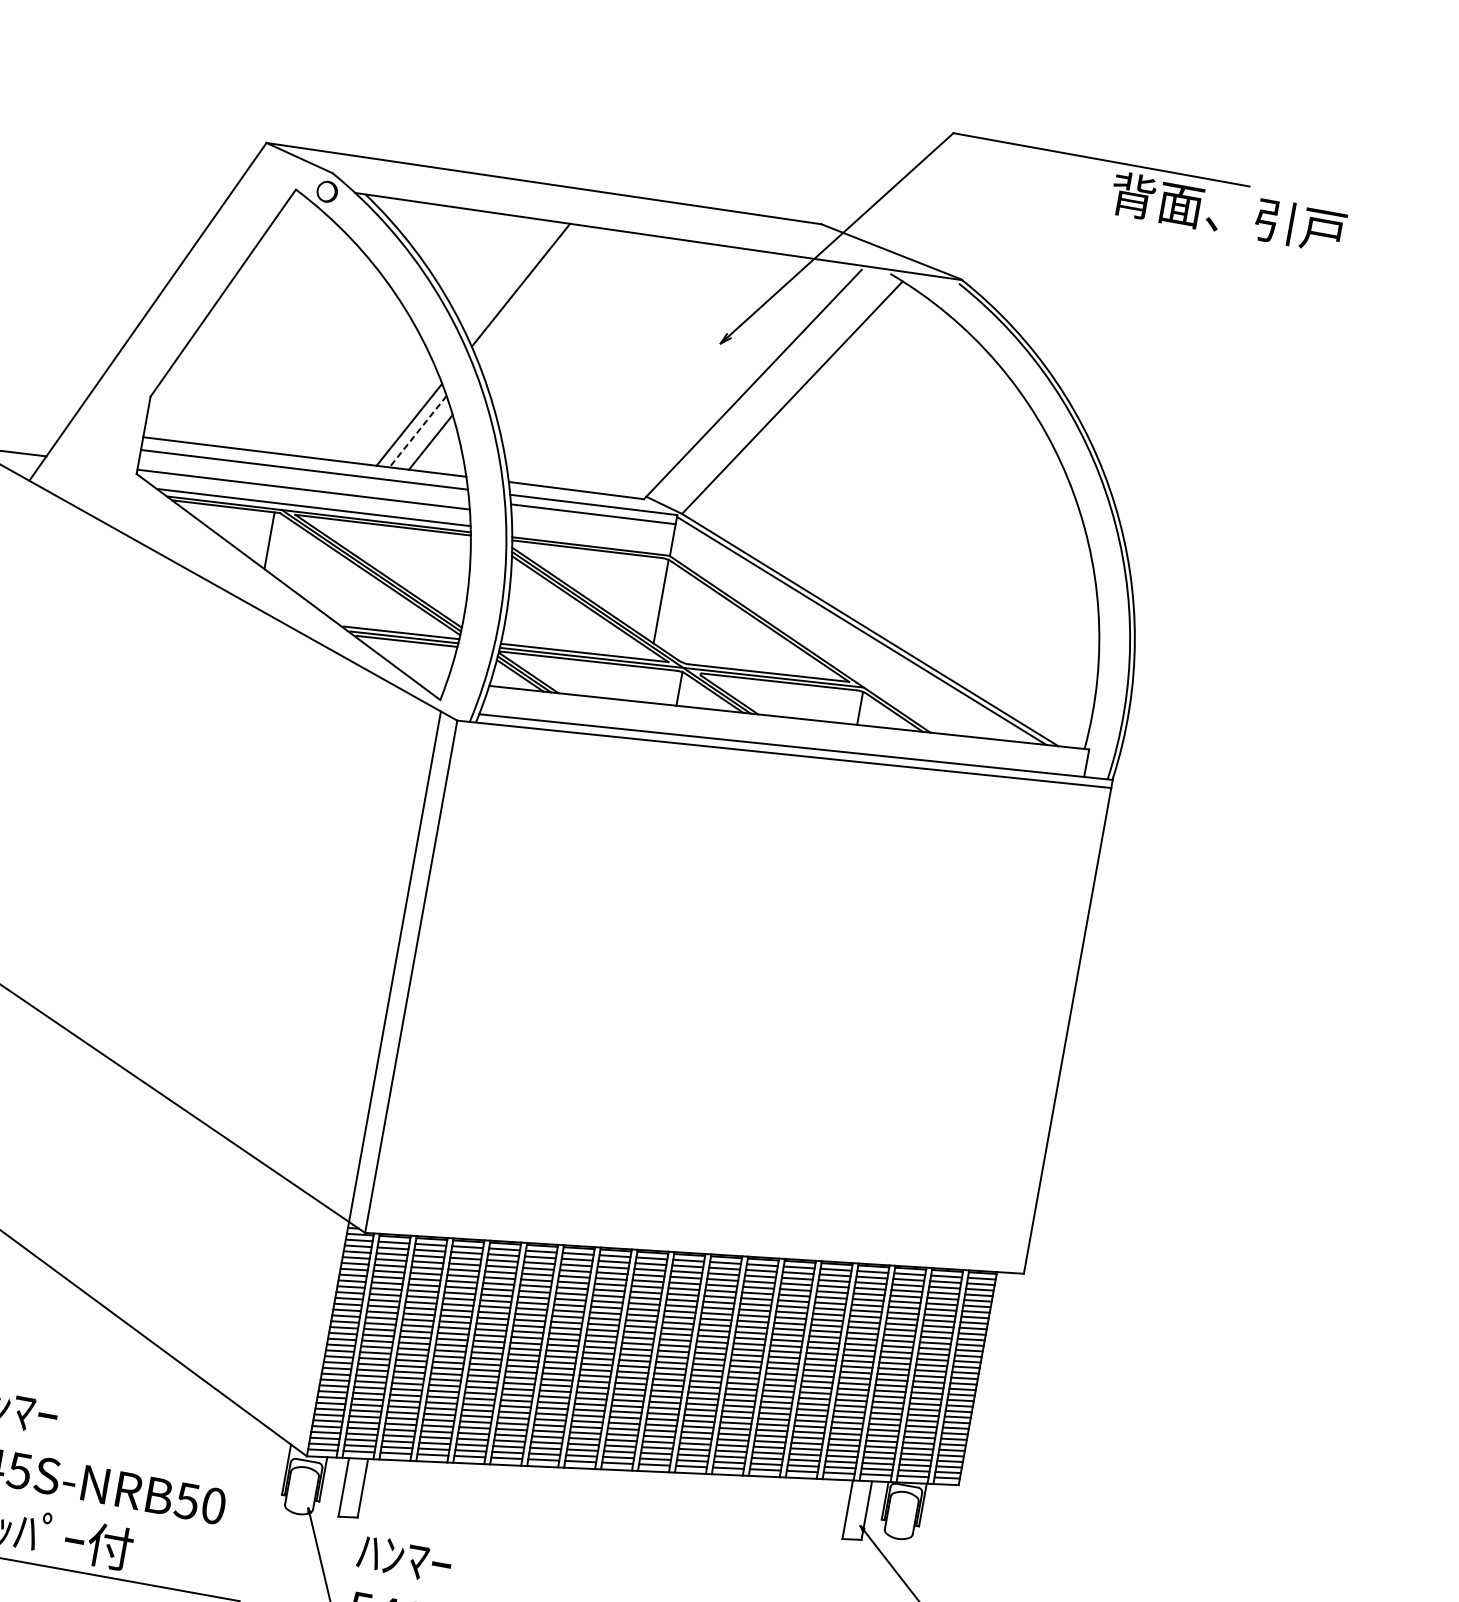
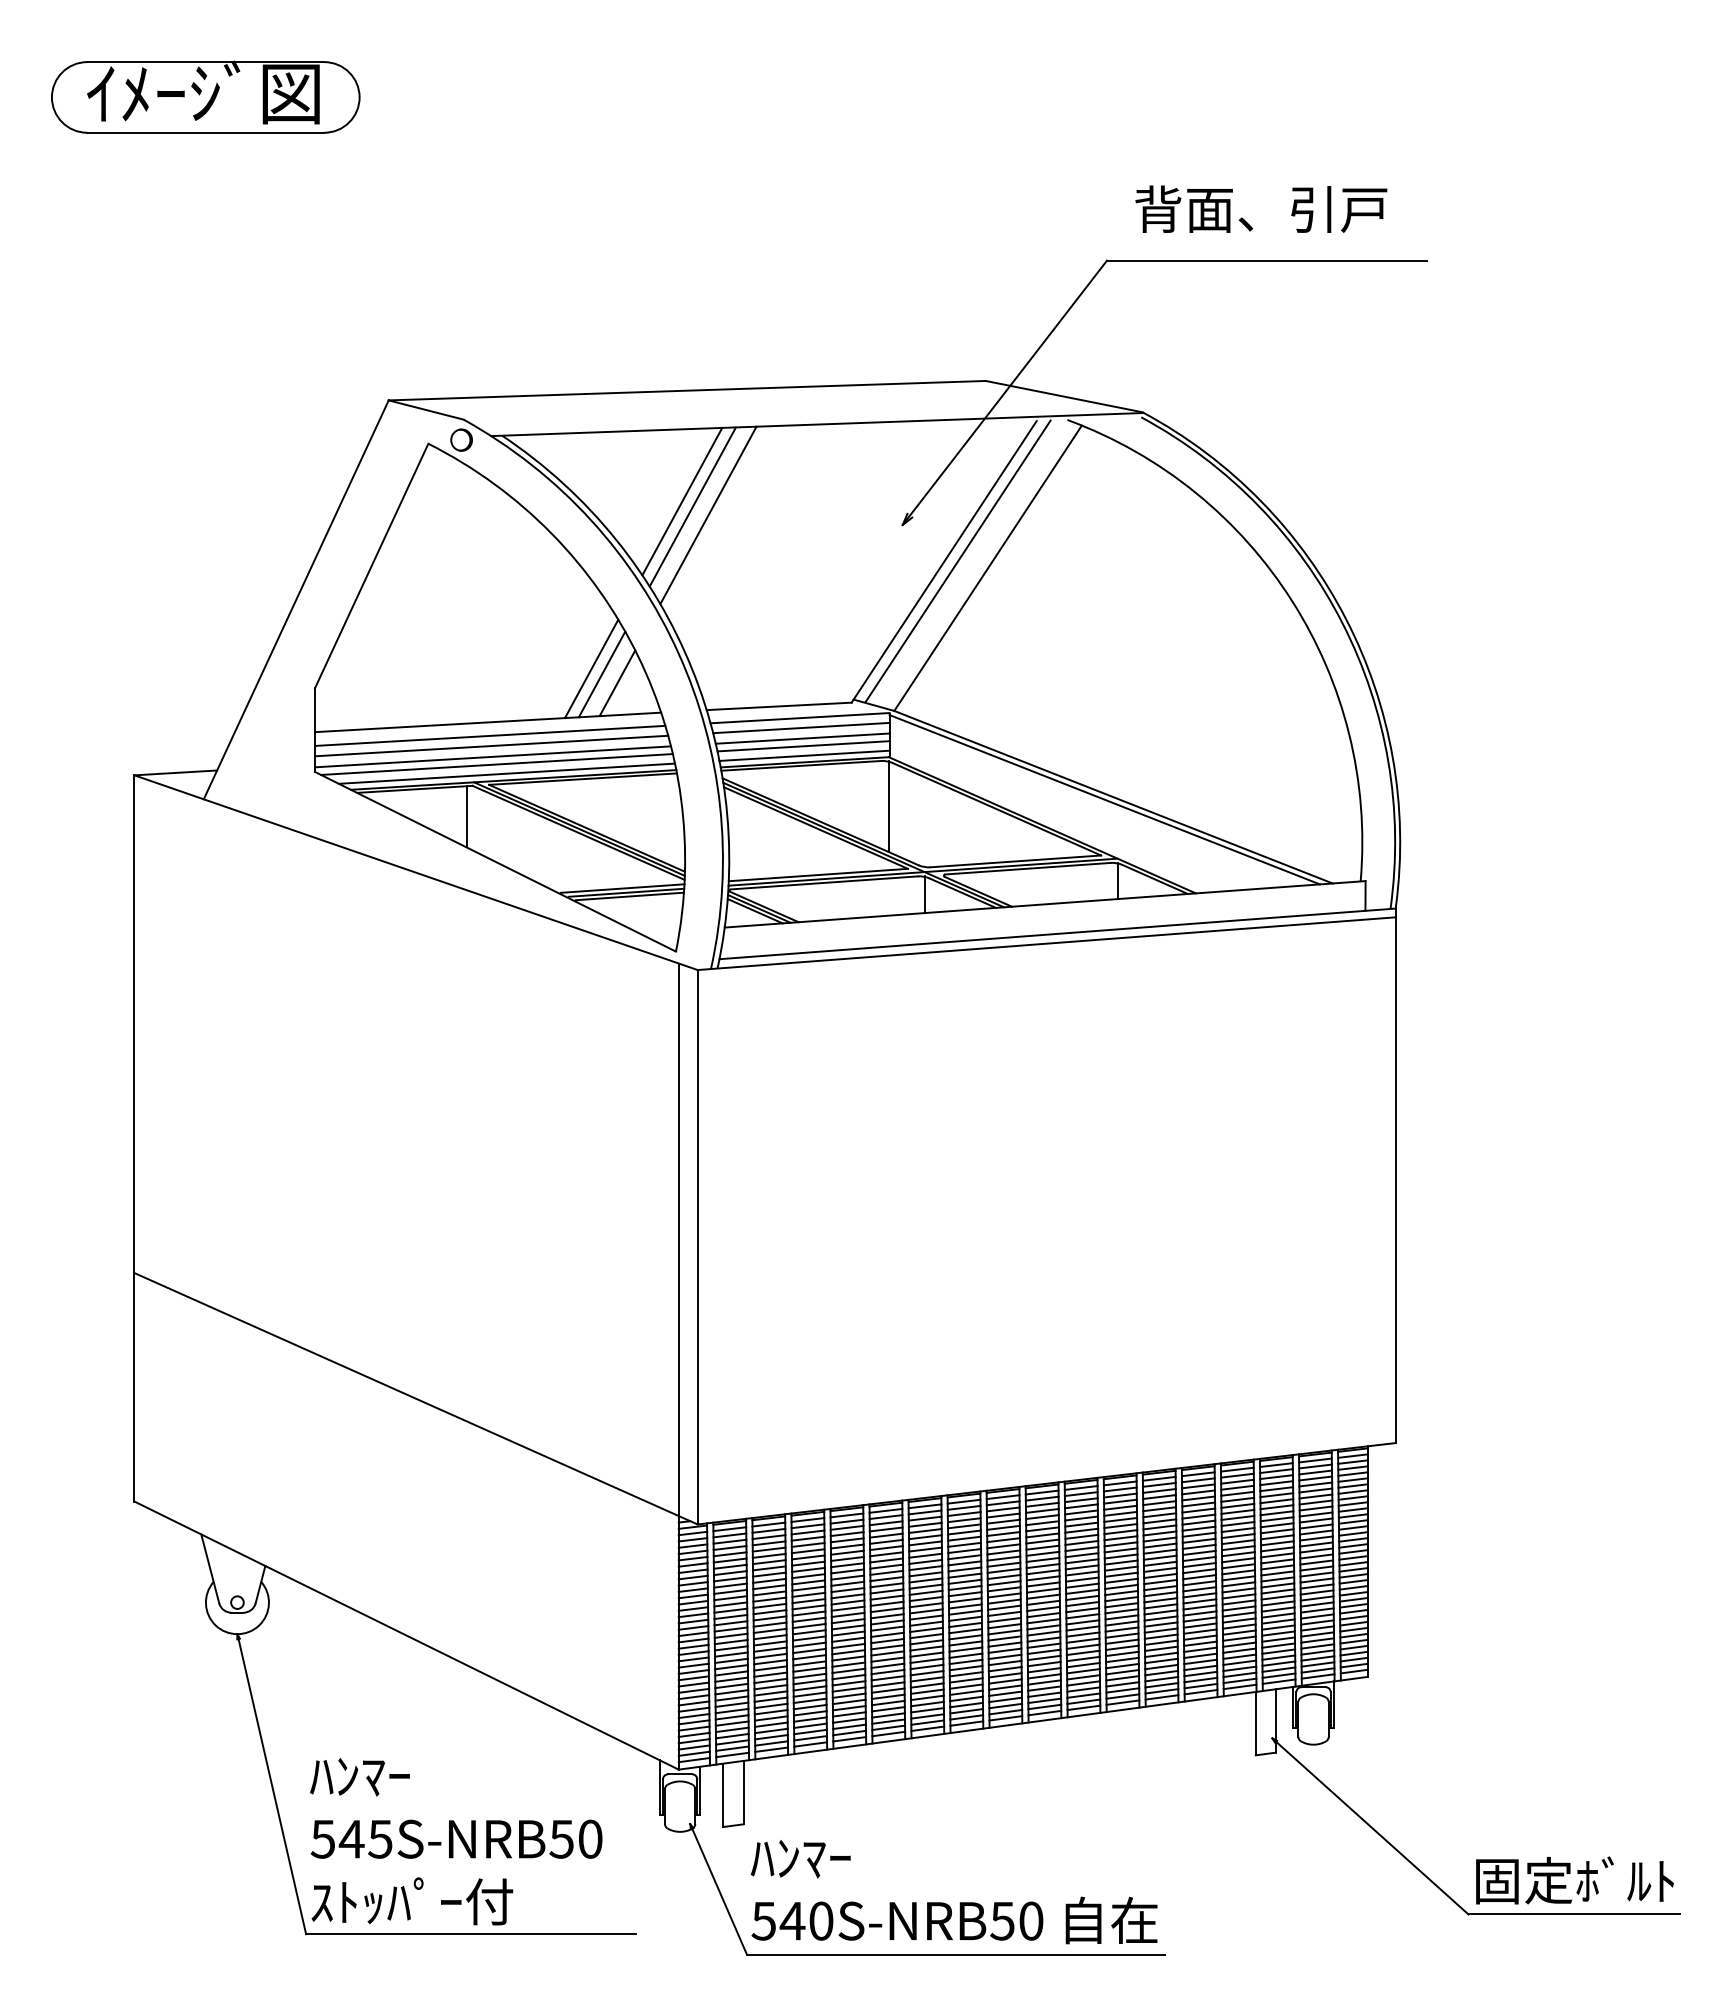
text: (1228, 212) -> (1261, 208), moved
line: (529, 291) -> (692, 506), added
line: (542, 302) -> (708, 515), added
line: (765, 385) -> (957, 560), added
line: (418, 431) -> (602, 674), dashed -> solid
line: (304, 478) -> (491, 745), added
line: (305, 497) -> (496, 764), added
line: (592, 524) -> (802, 738), added
line: (592, 531) -> (803, 746), added
line: (591, 540) -> (804, 755), added

